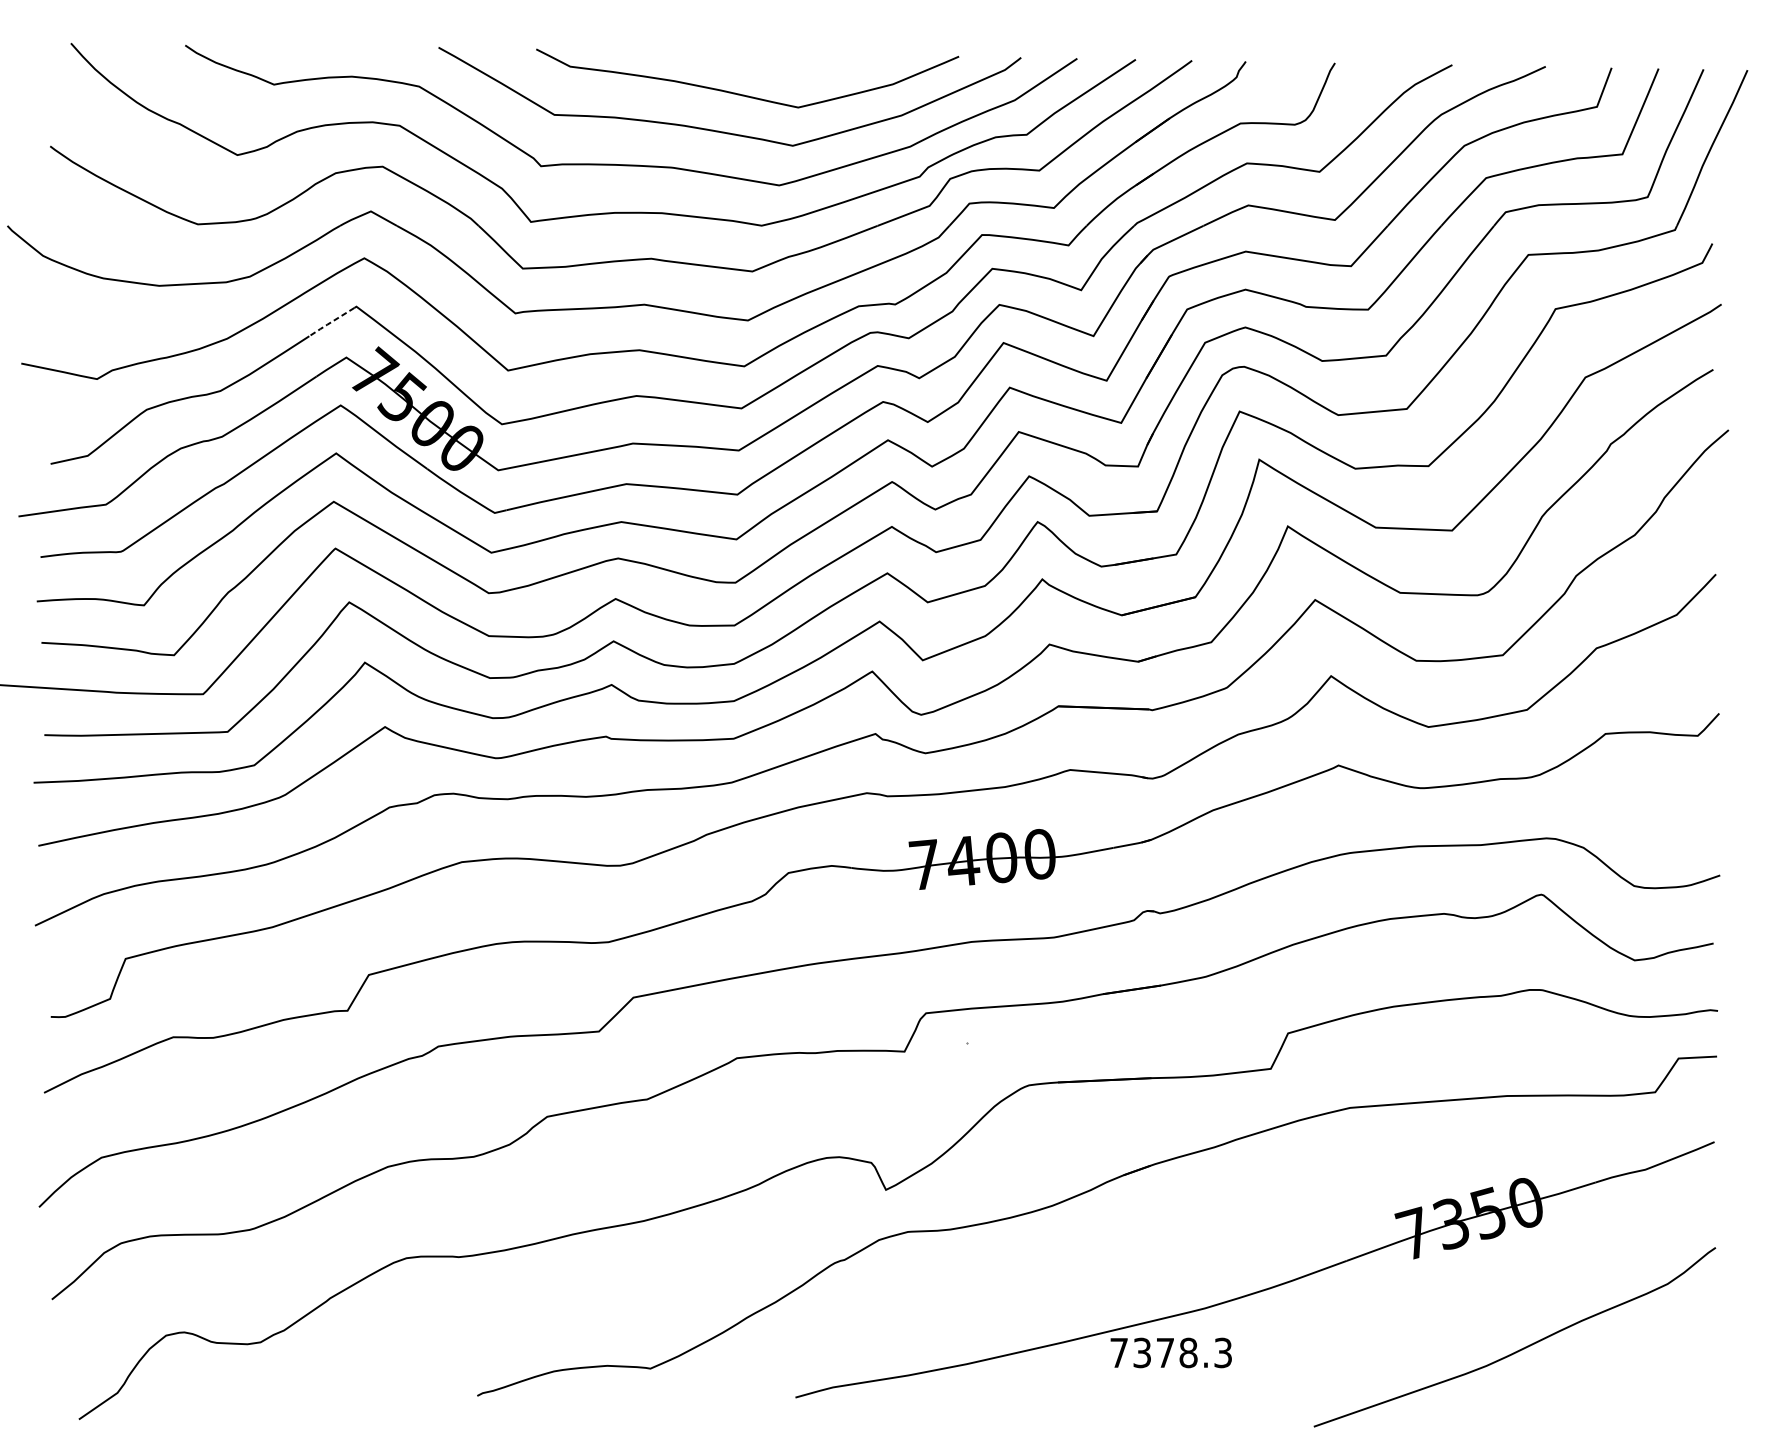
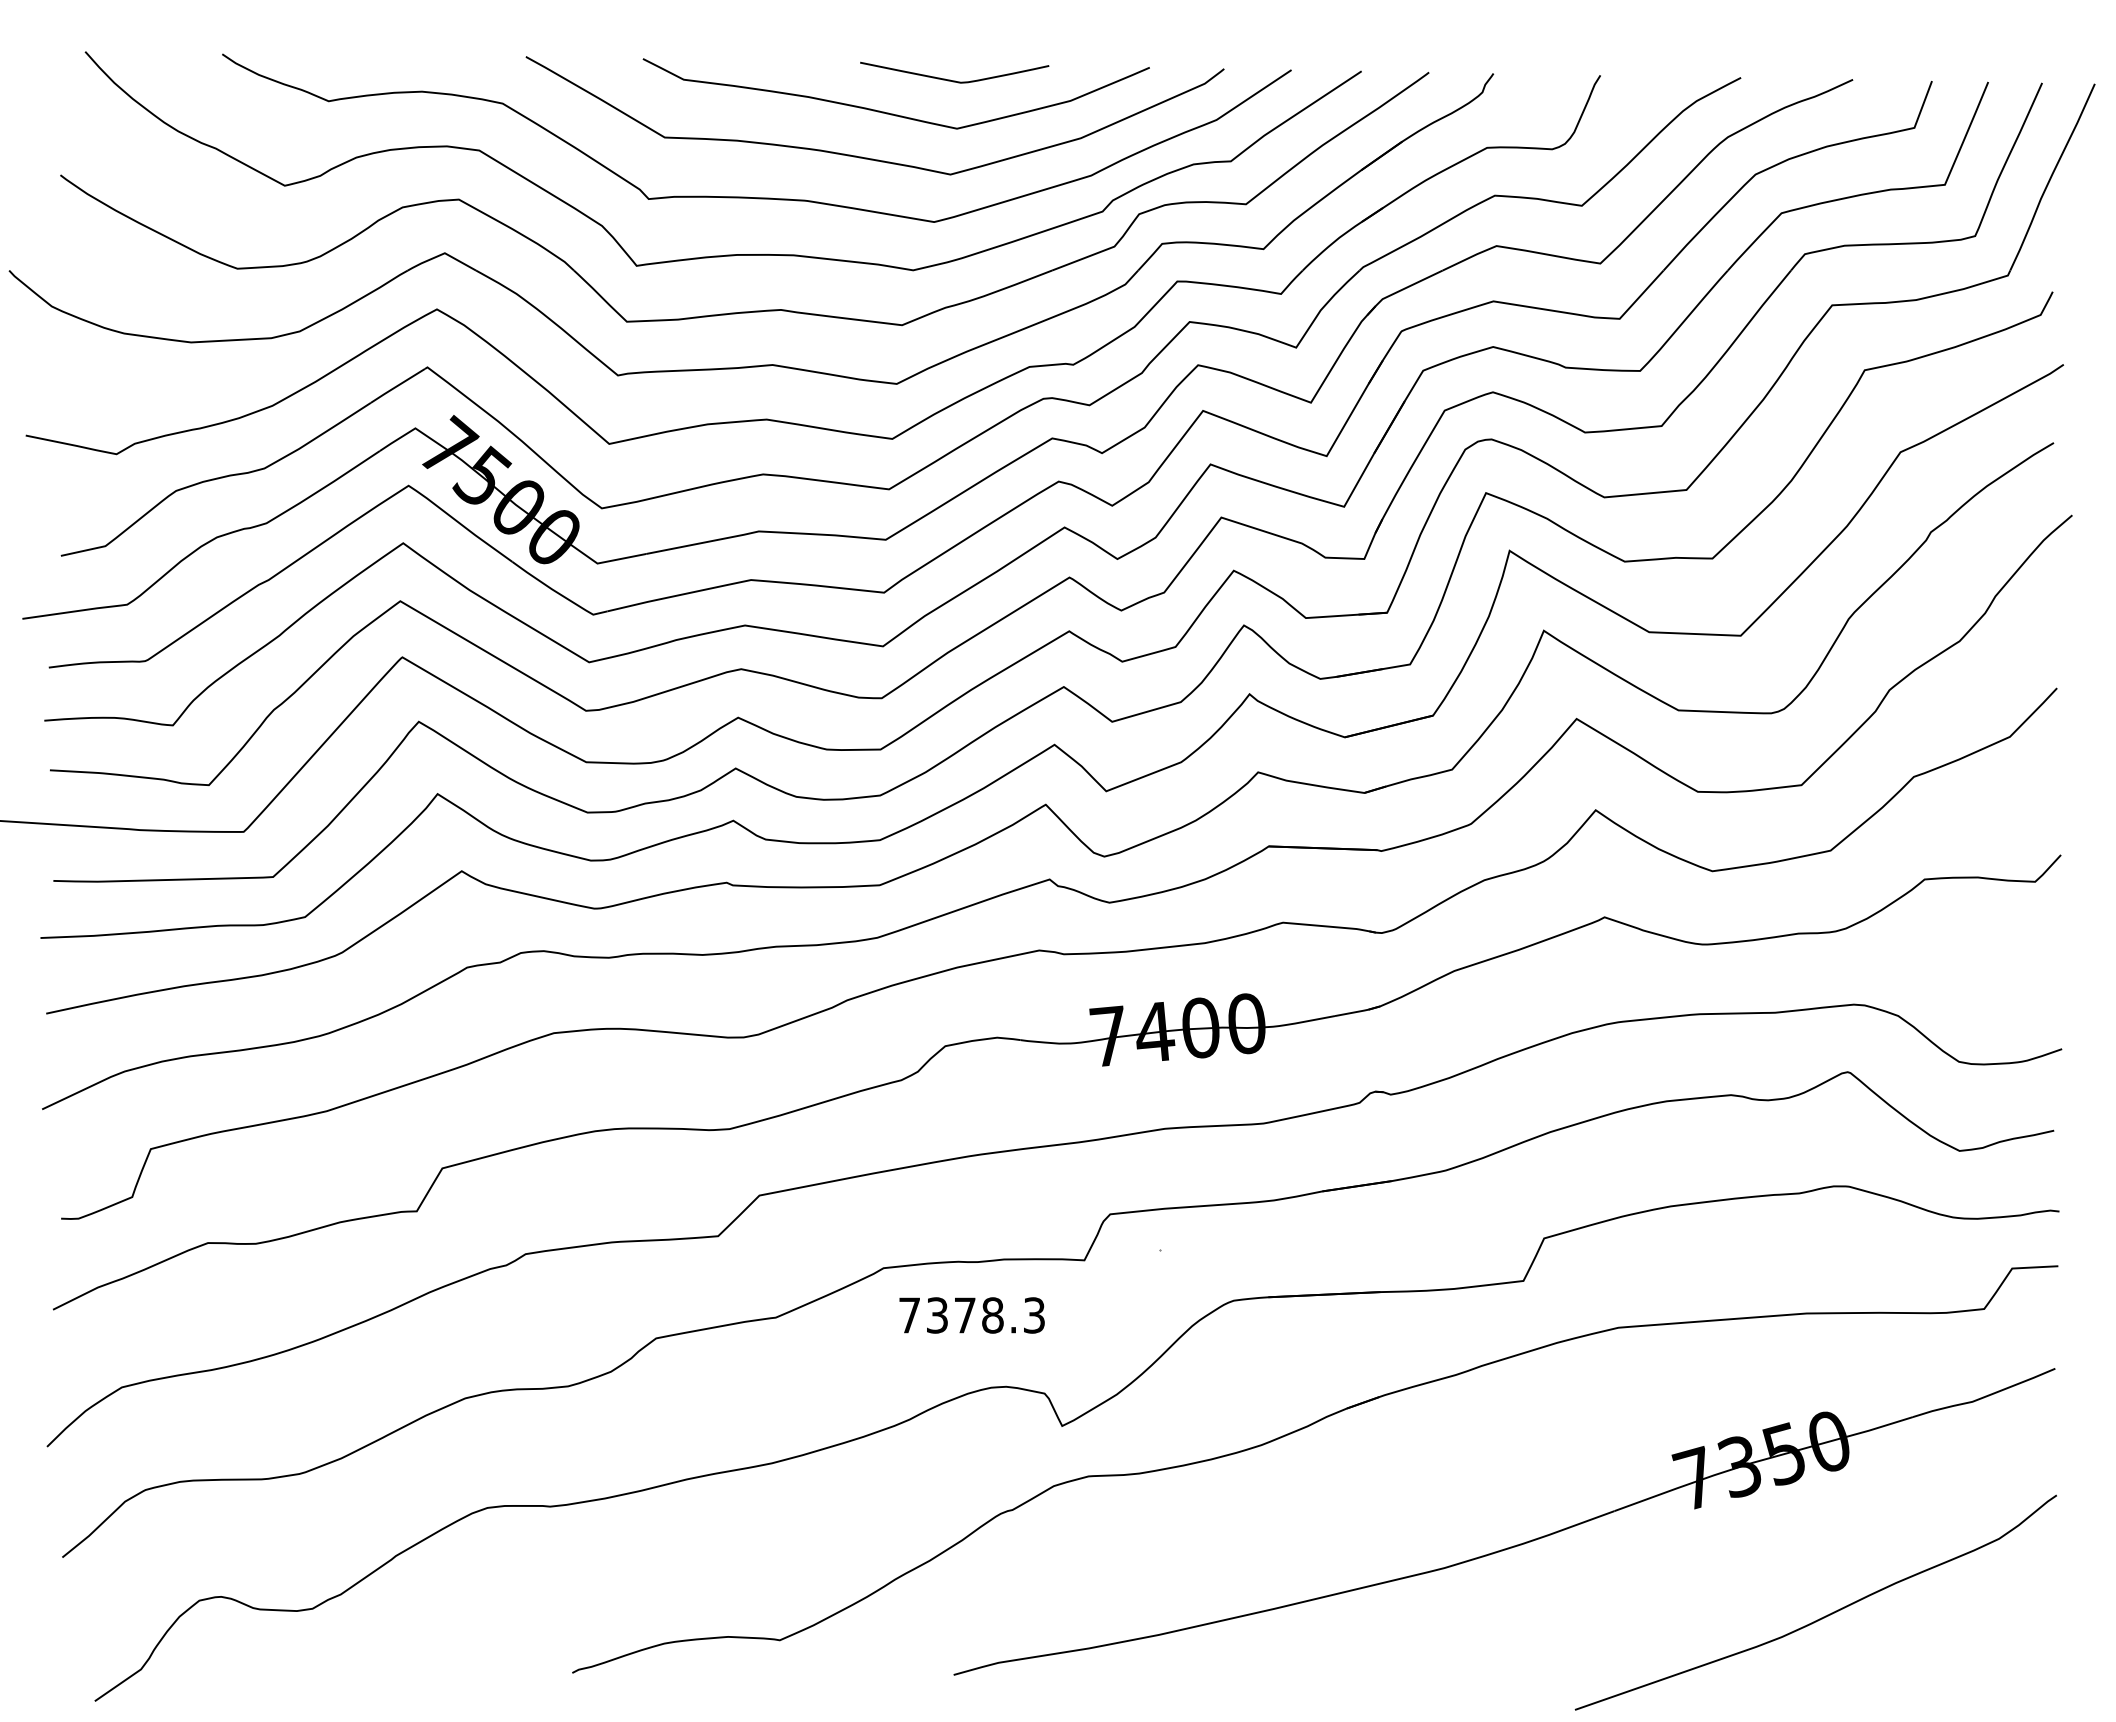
curve: (796, 67) -> (954, 80), added
line: (330, 322) -> (396, 386), dashed -> solid
text: (1170, 1352) -> (971, 1315), moved

